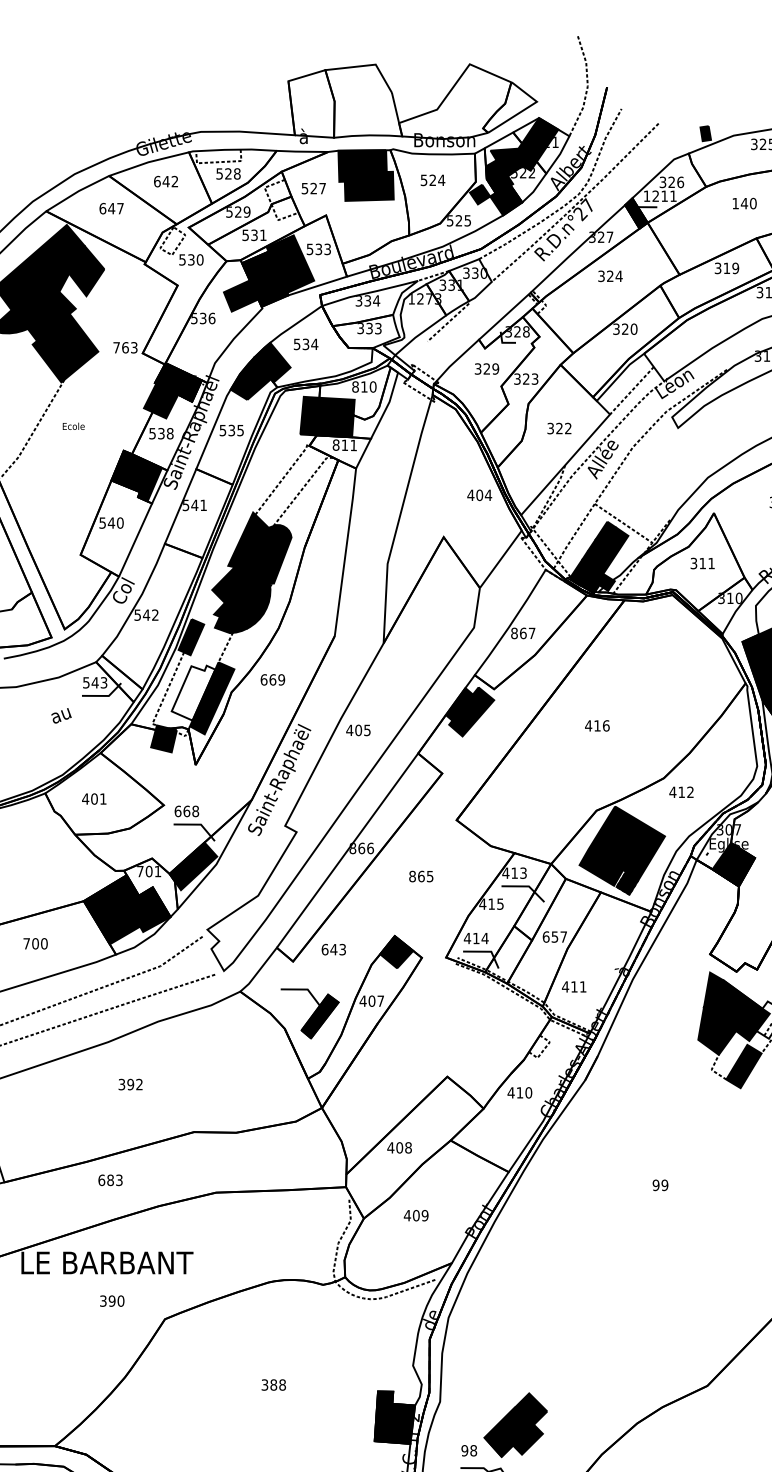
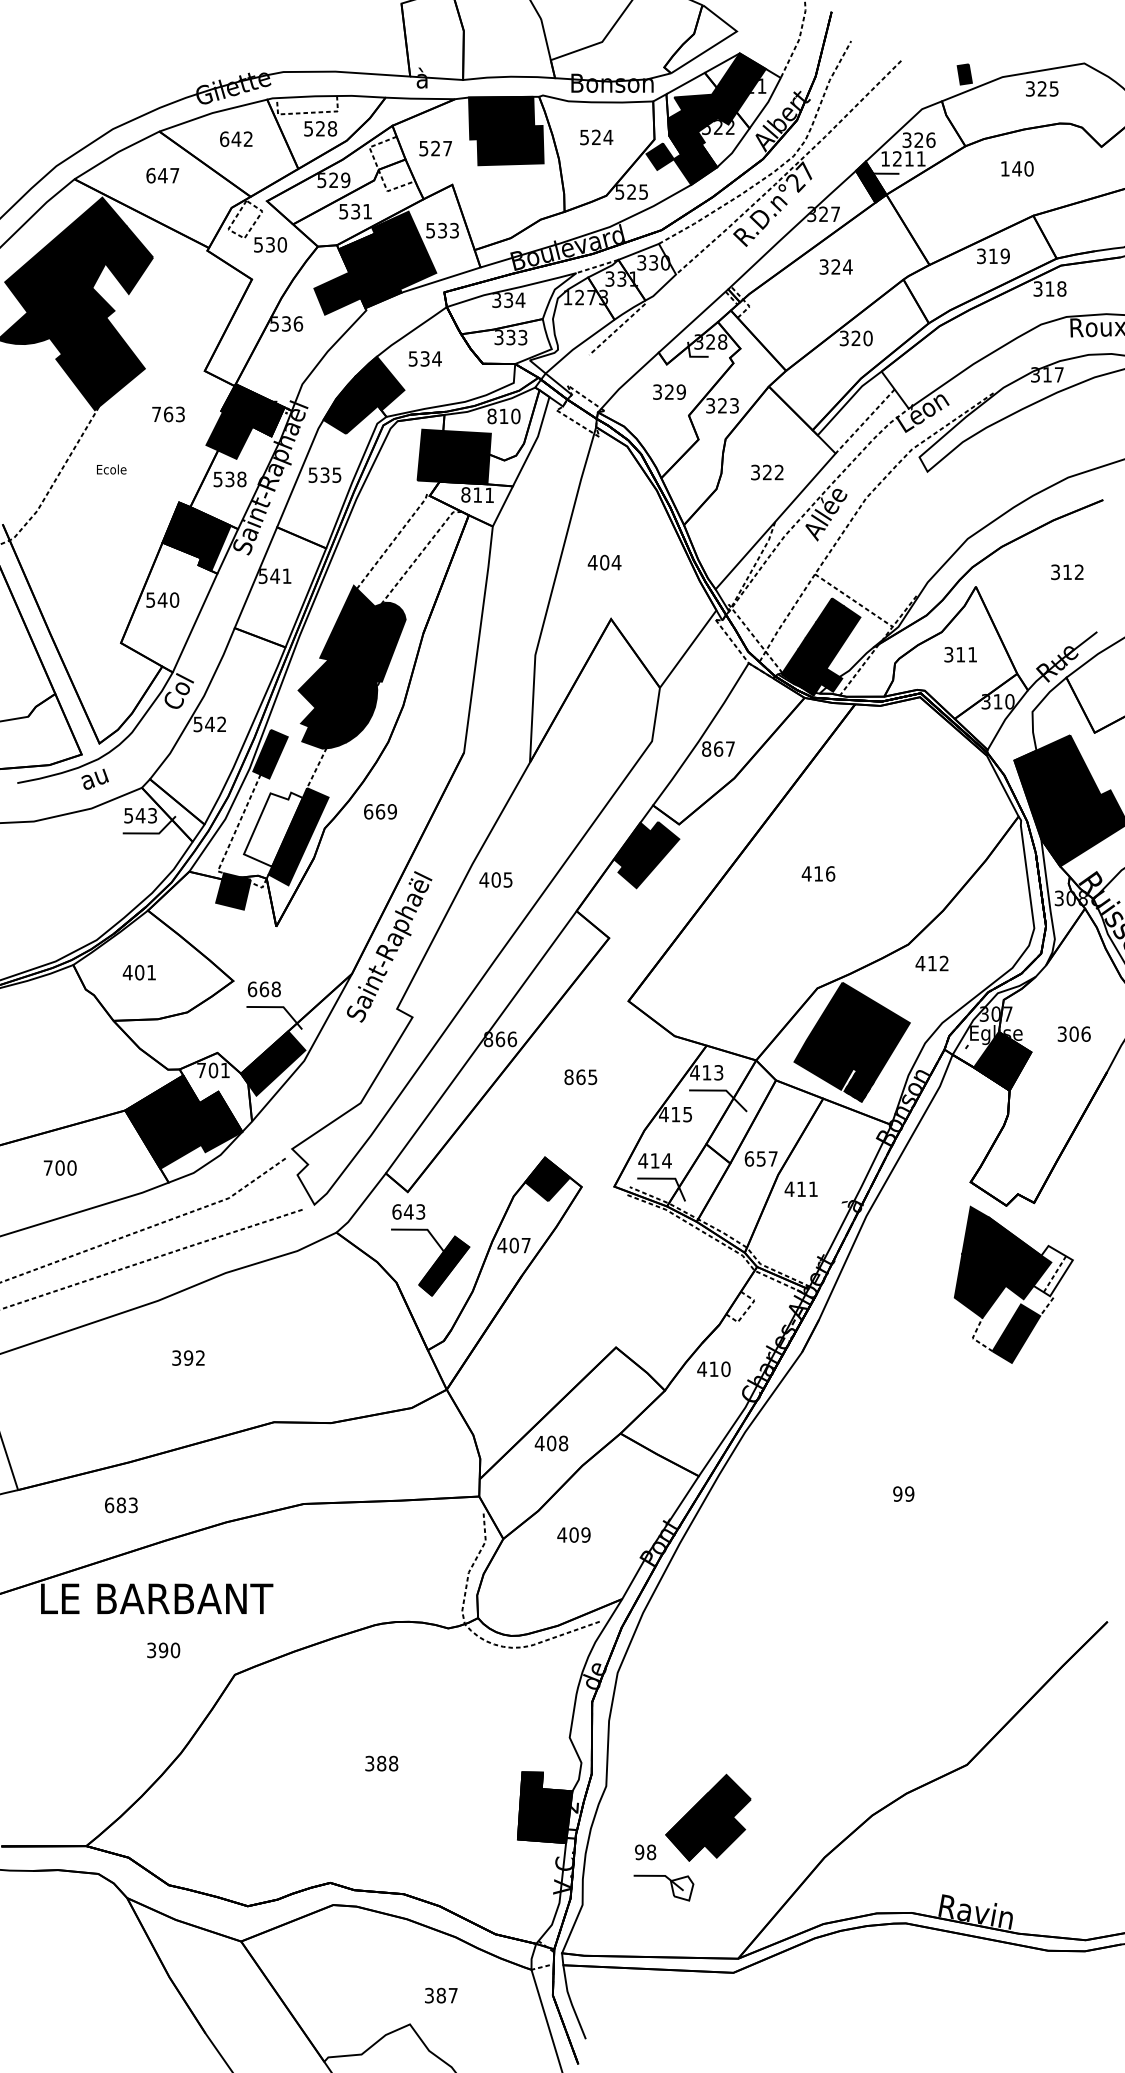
text: (125, 347) -> (168, 414), moved
text: (479, 495) -> (604, 562), moved
text: (61, 715) -> (94, 778), moved
text: (333, 949) -> (408, 1211), moved
text: (573, 986) -> (800, 1188), moved
text: (110, 1180) -> (121, 1505), moved

